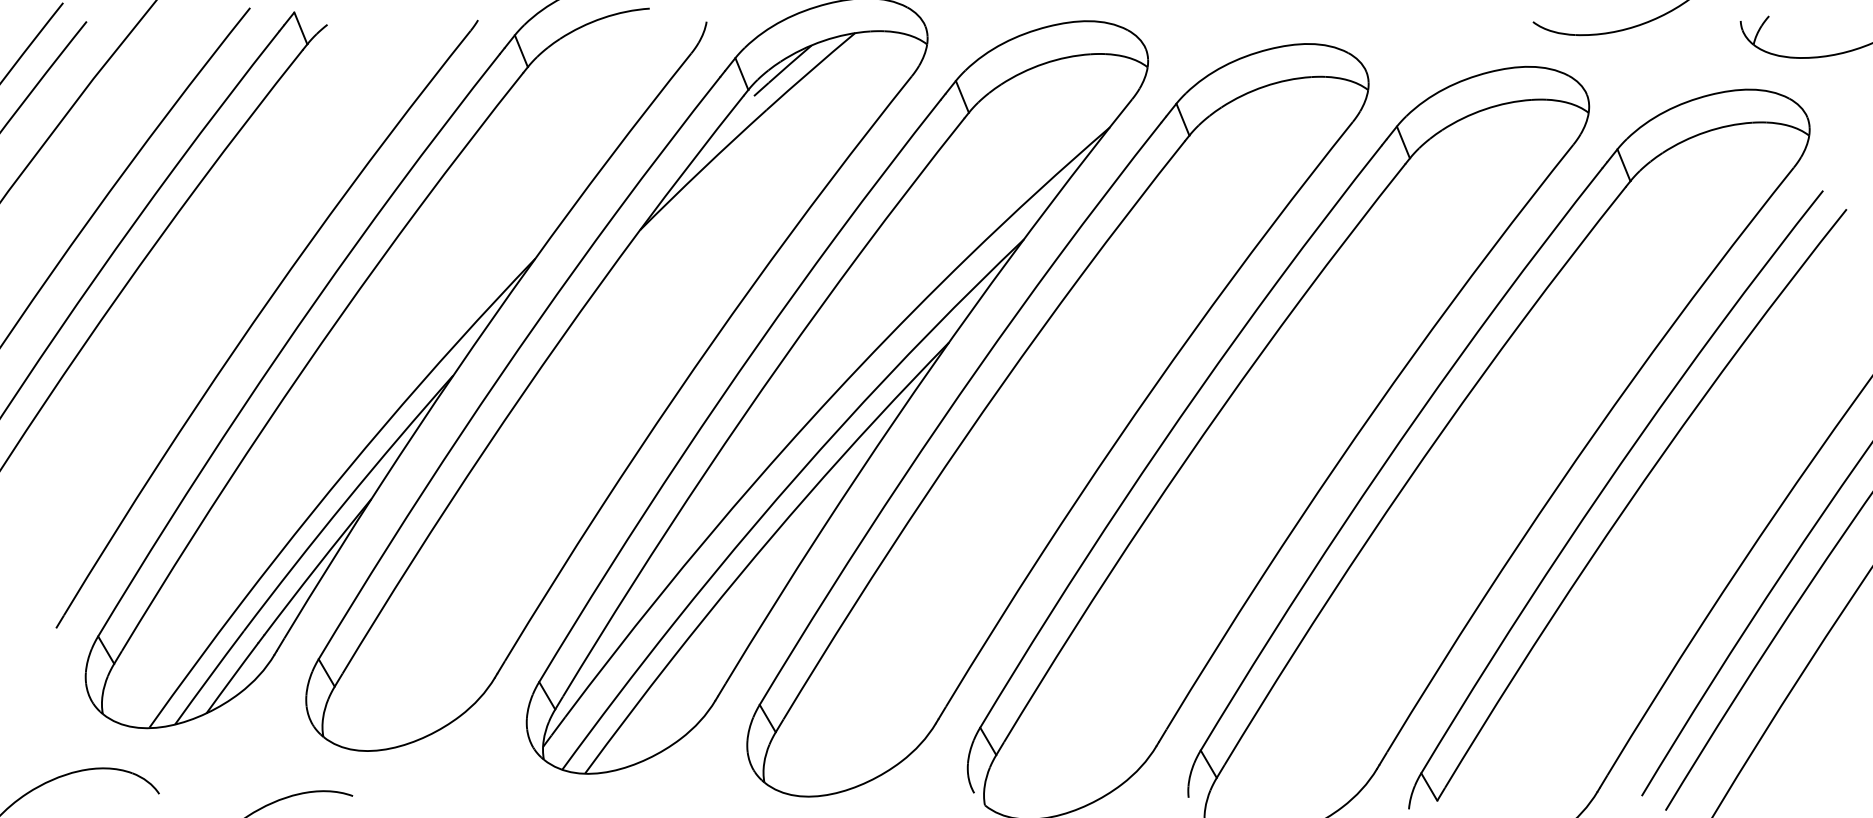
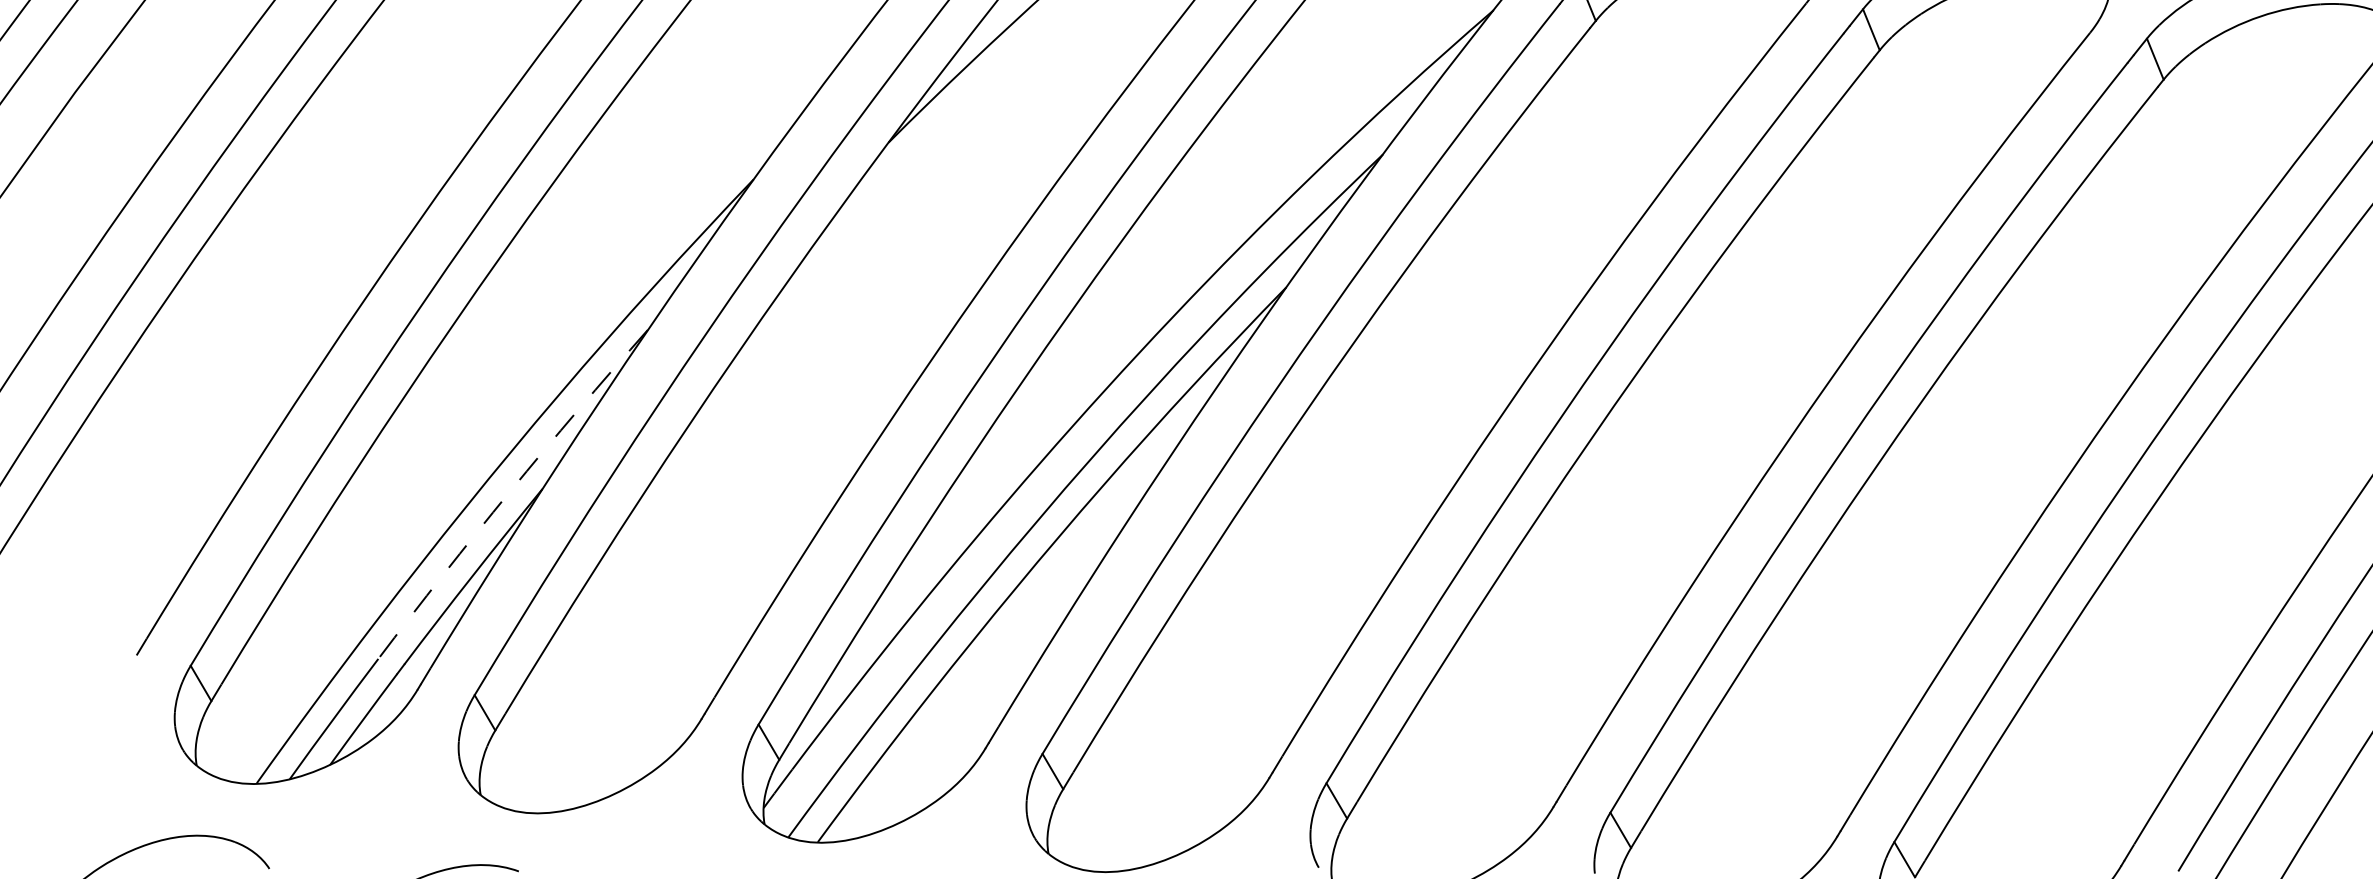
arc: (346, 501) -> (510, 492), solid -> dashed

